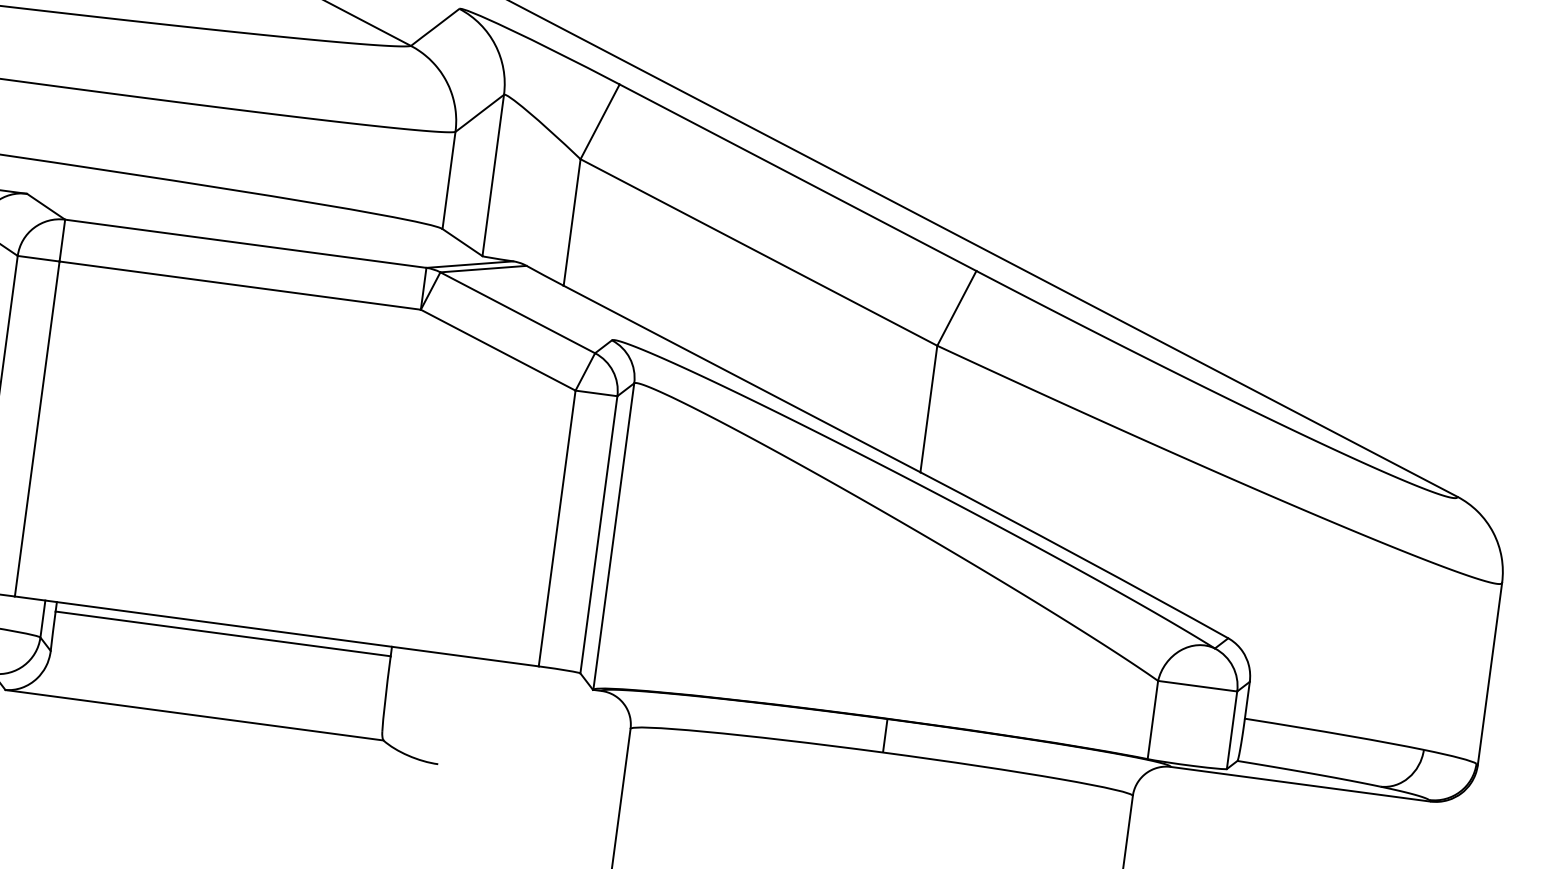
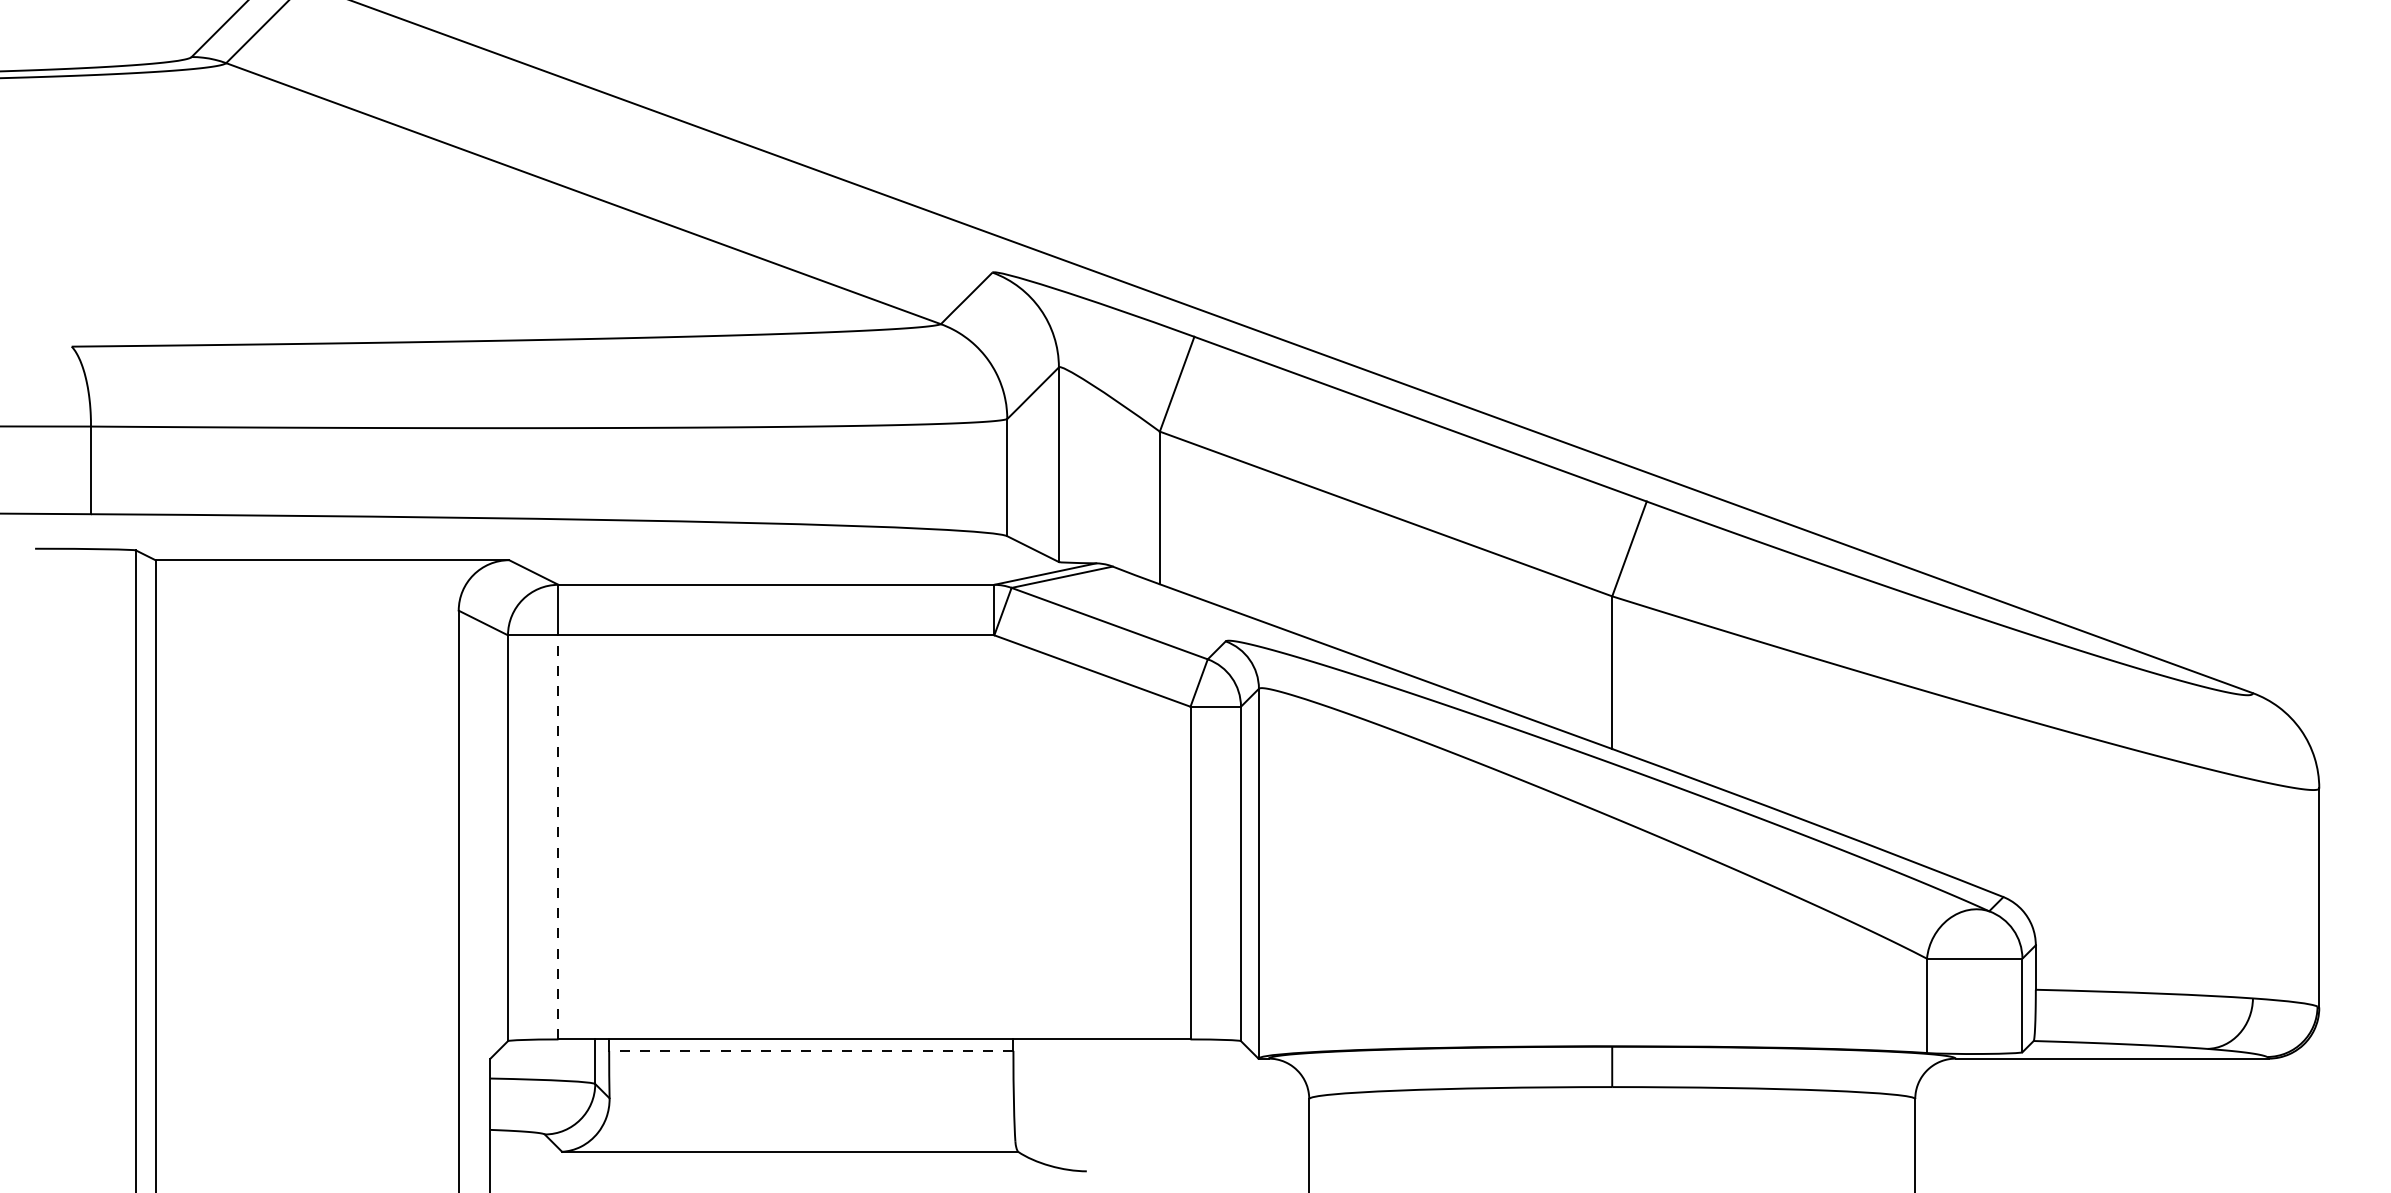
line: (37, 428) -> (558, 836), solid -> dashed
line: (222, 633) -> (810, 1050), solid -> dashed

